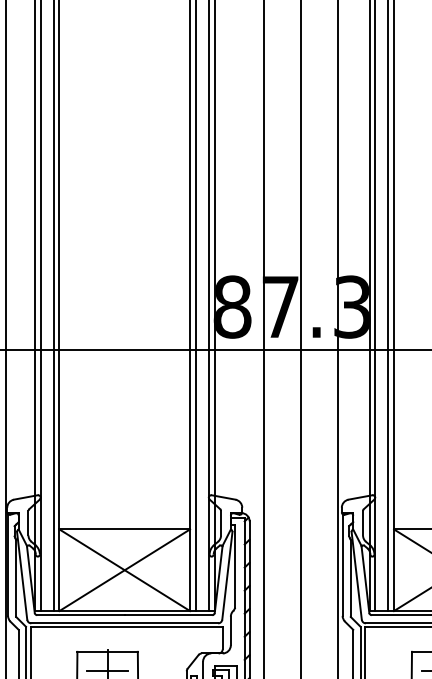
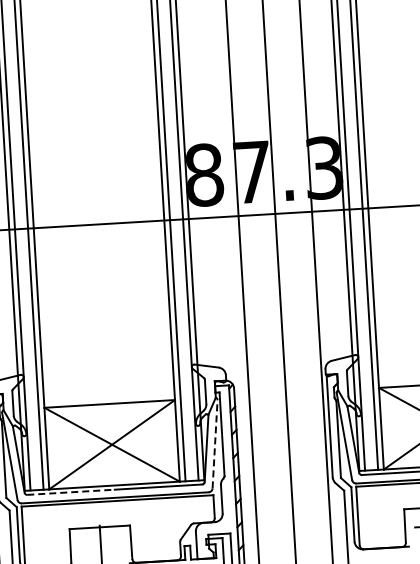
line: (227, 575) -> (215, 443), solid -> dashed
line: (80, 615) -> (70, 492), solid -> dashed
line: (107, 670) -> (100, 546), removed

